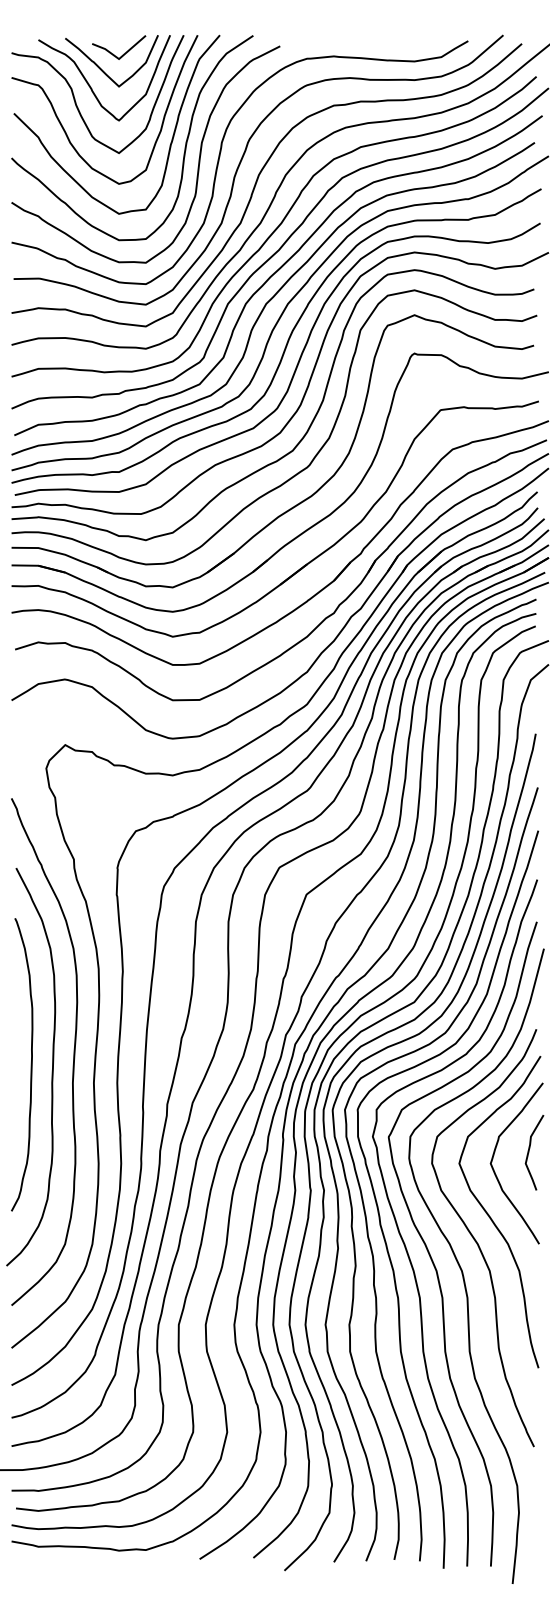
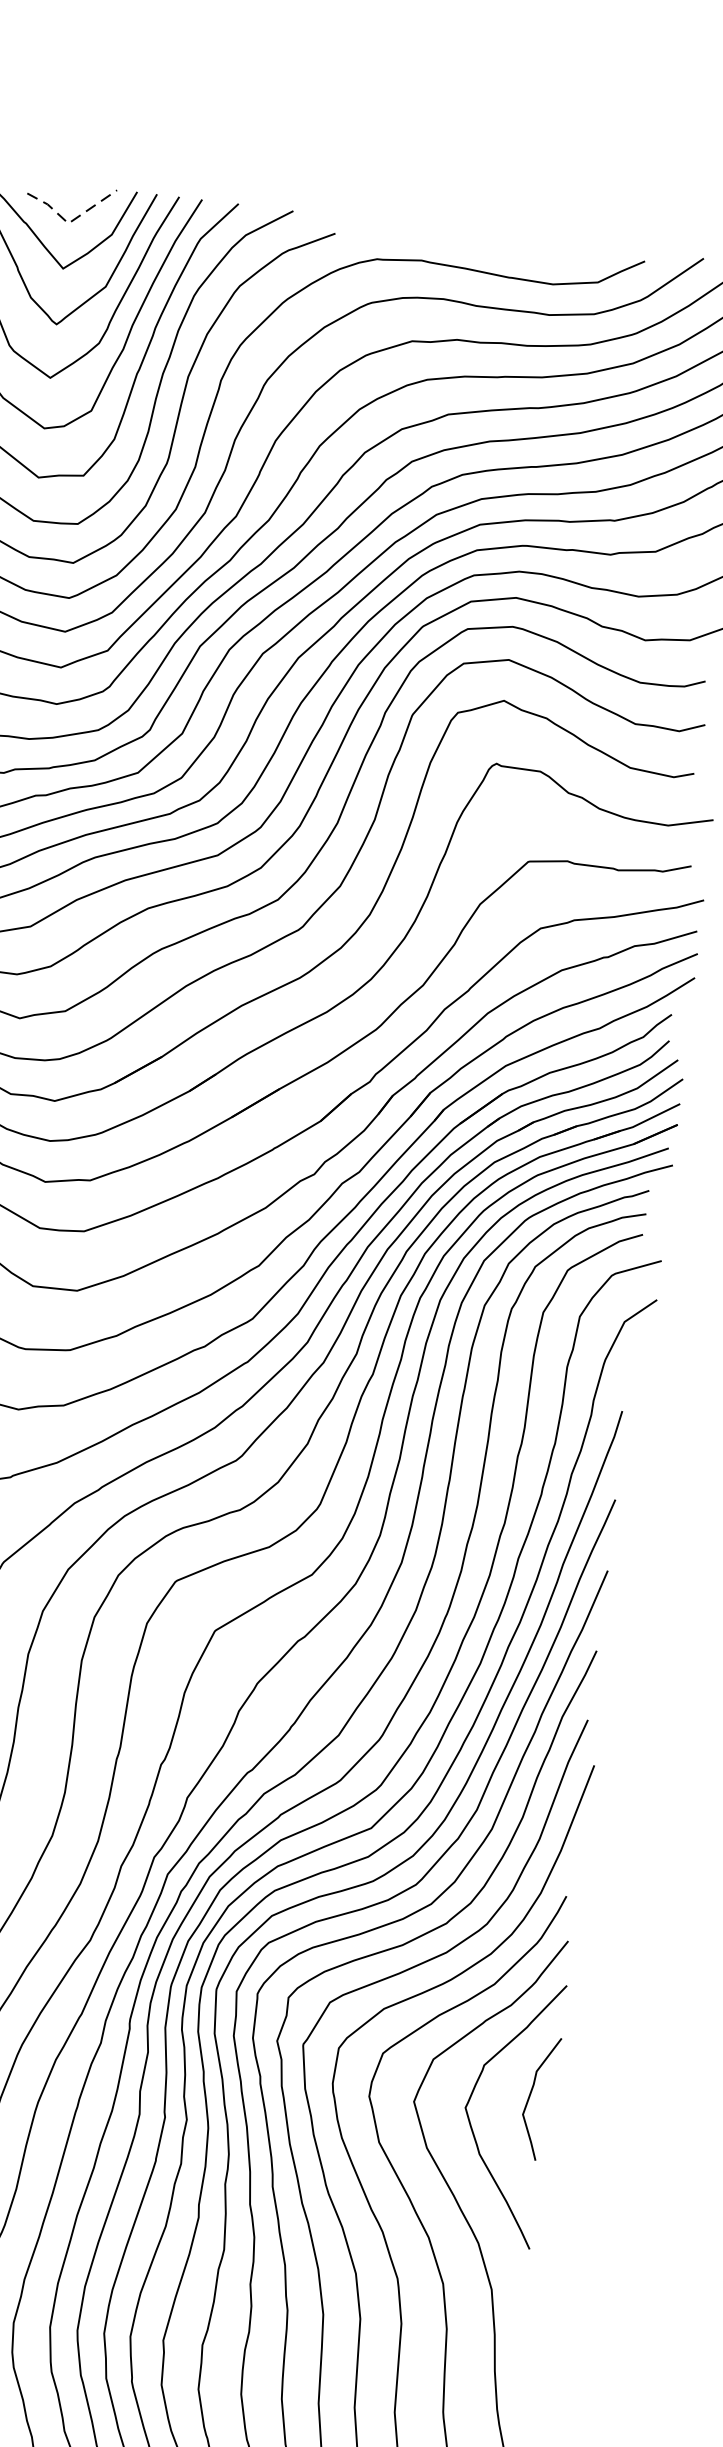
line: (119, 58) -> (69, 222), solid -> dashed

